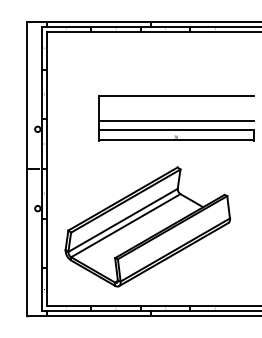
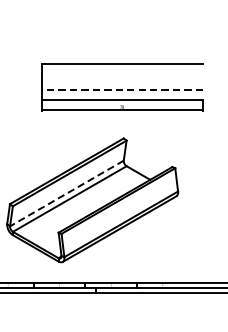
line: (176, 121) -> (122, 90), solid -> dashed
line: (122, 220) -> (66, 193), solid -> dashed

